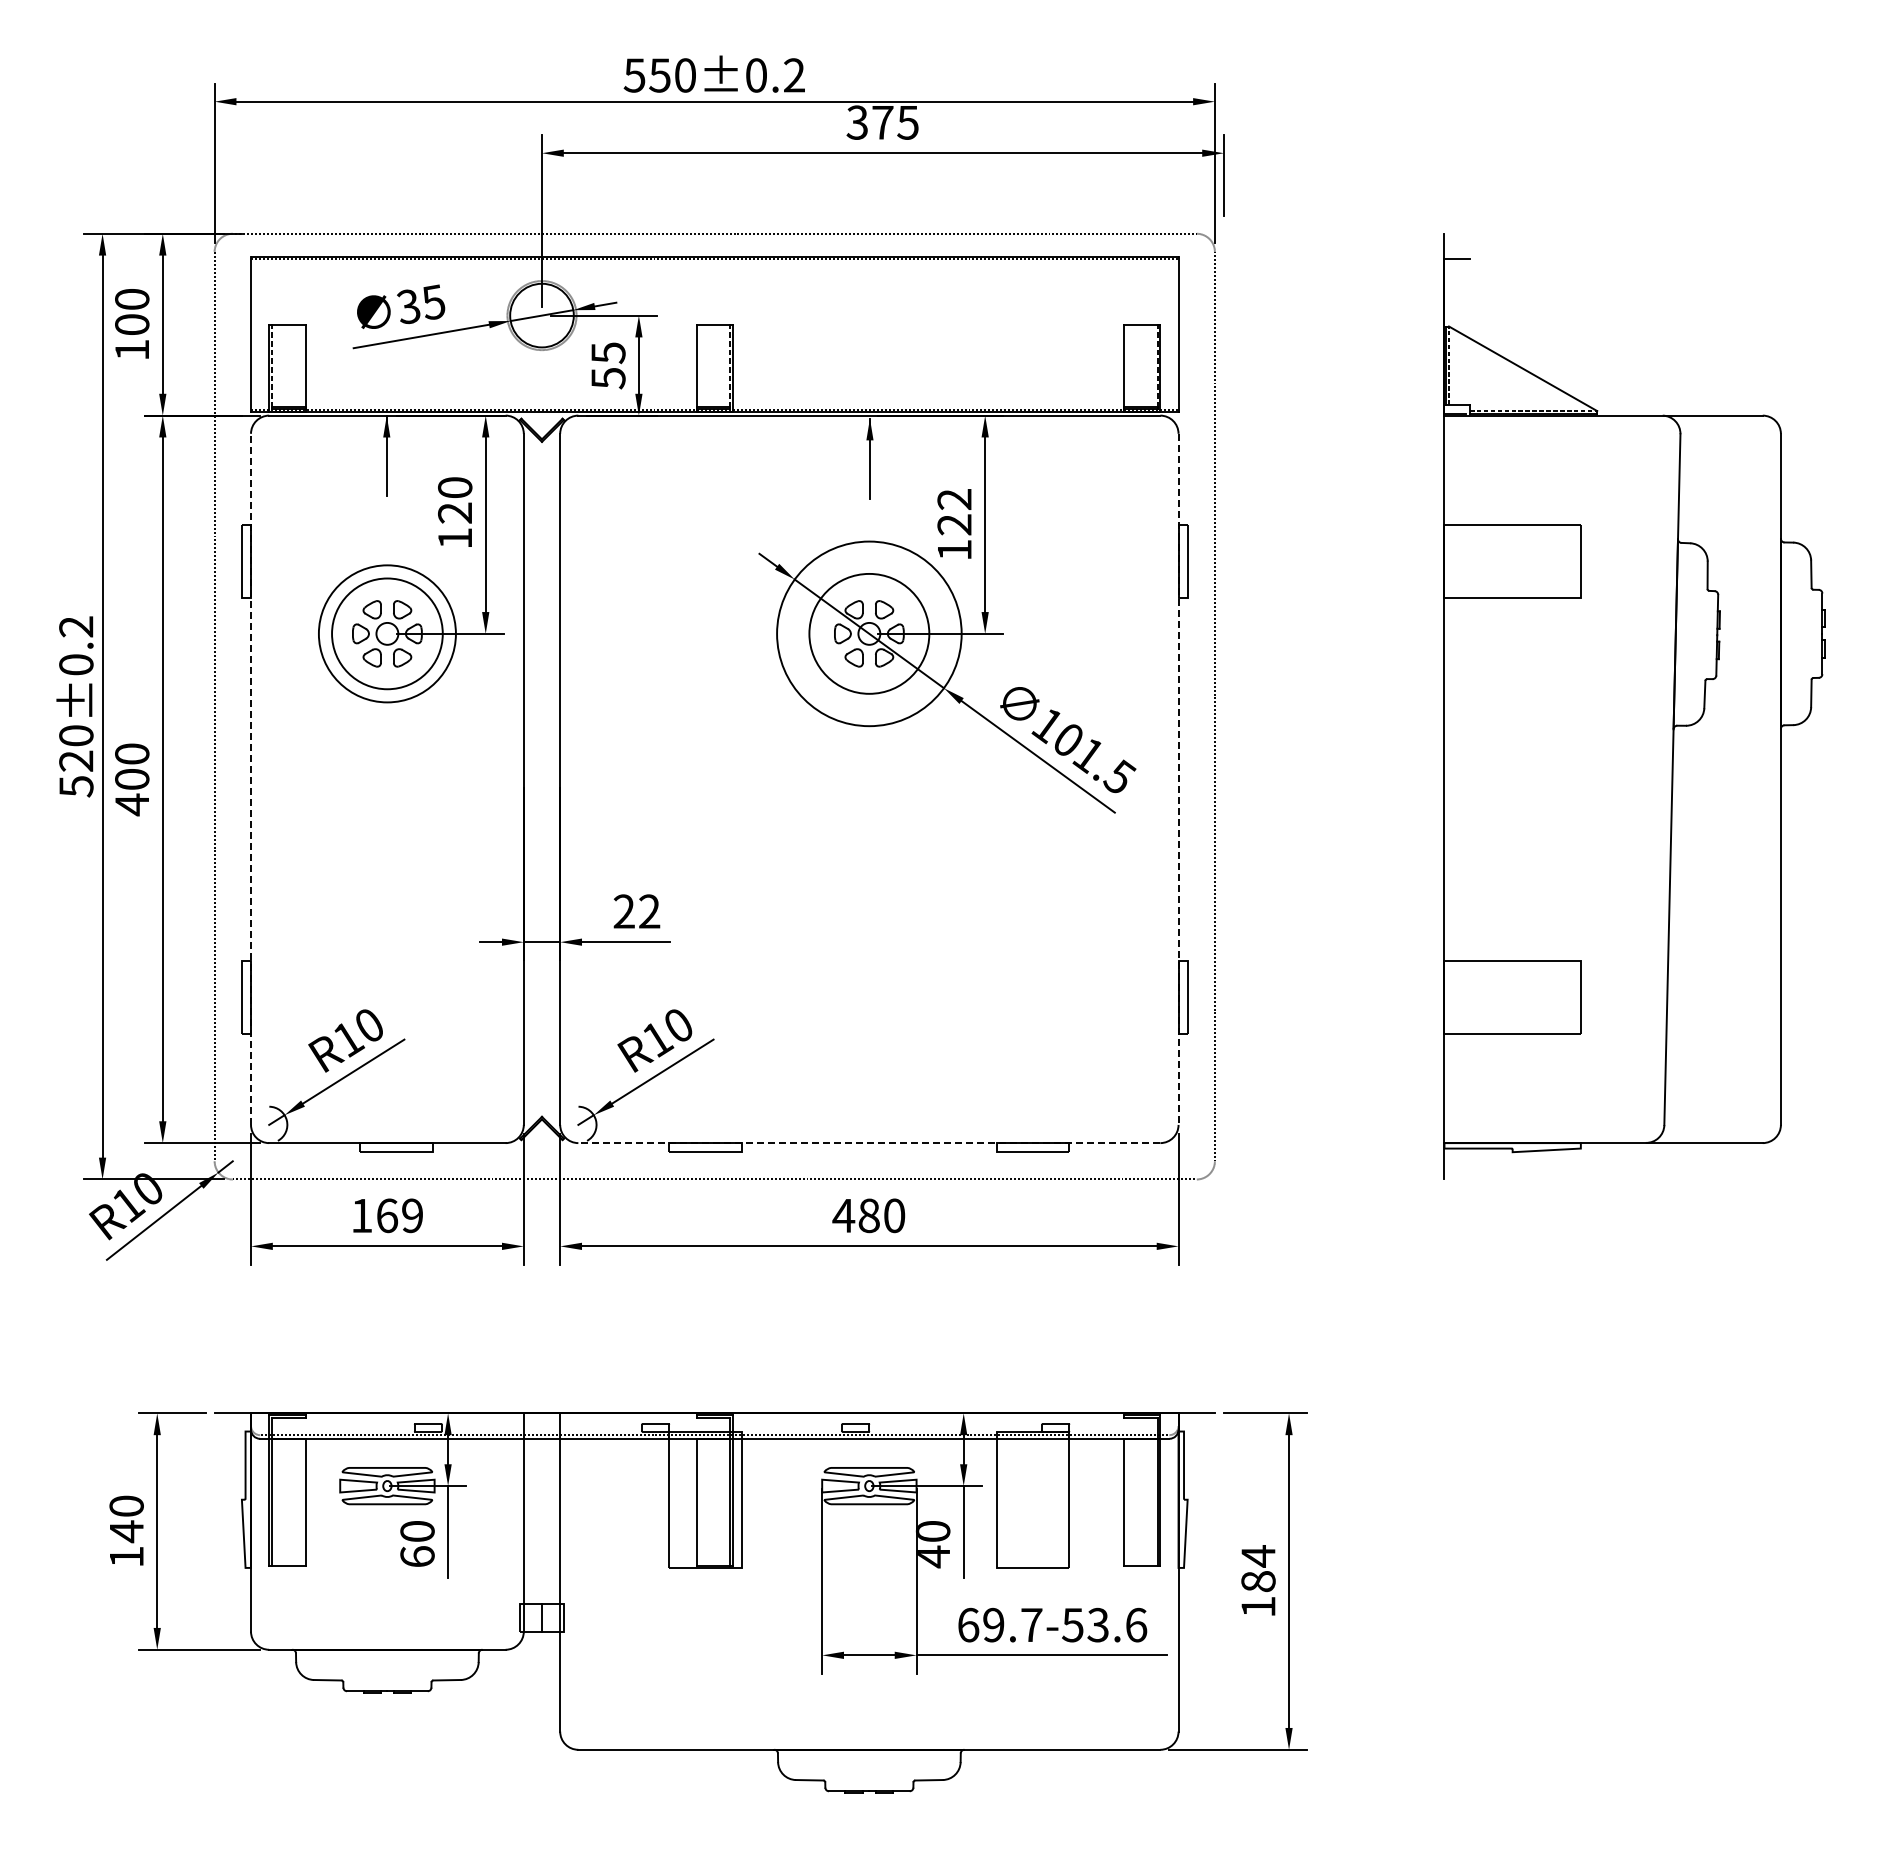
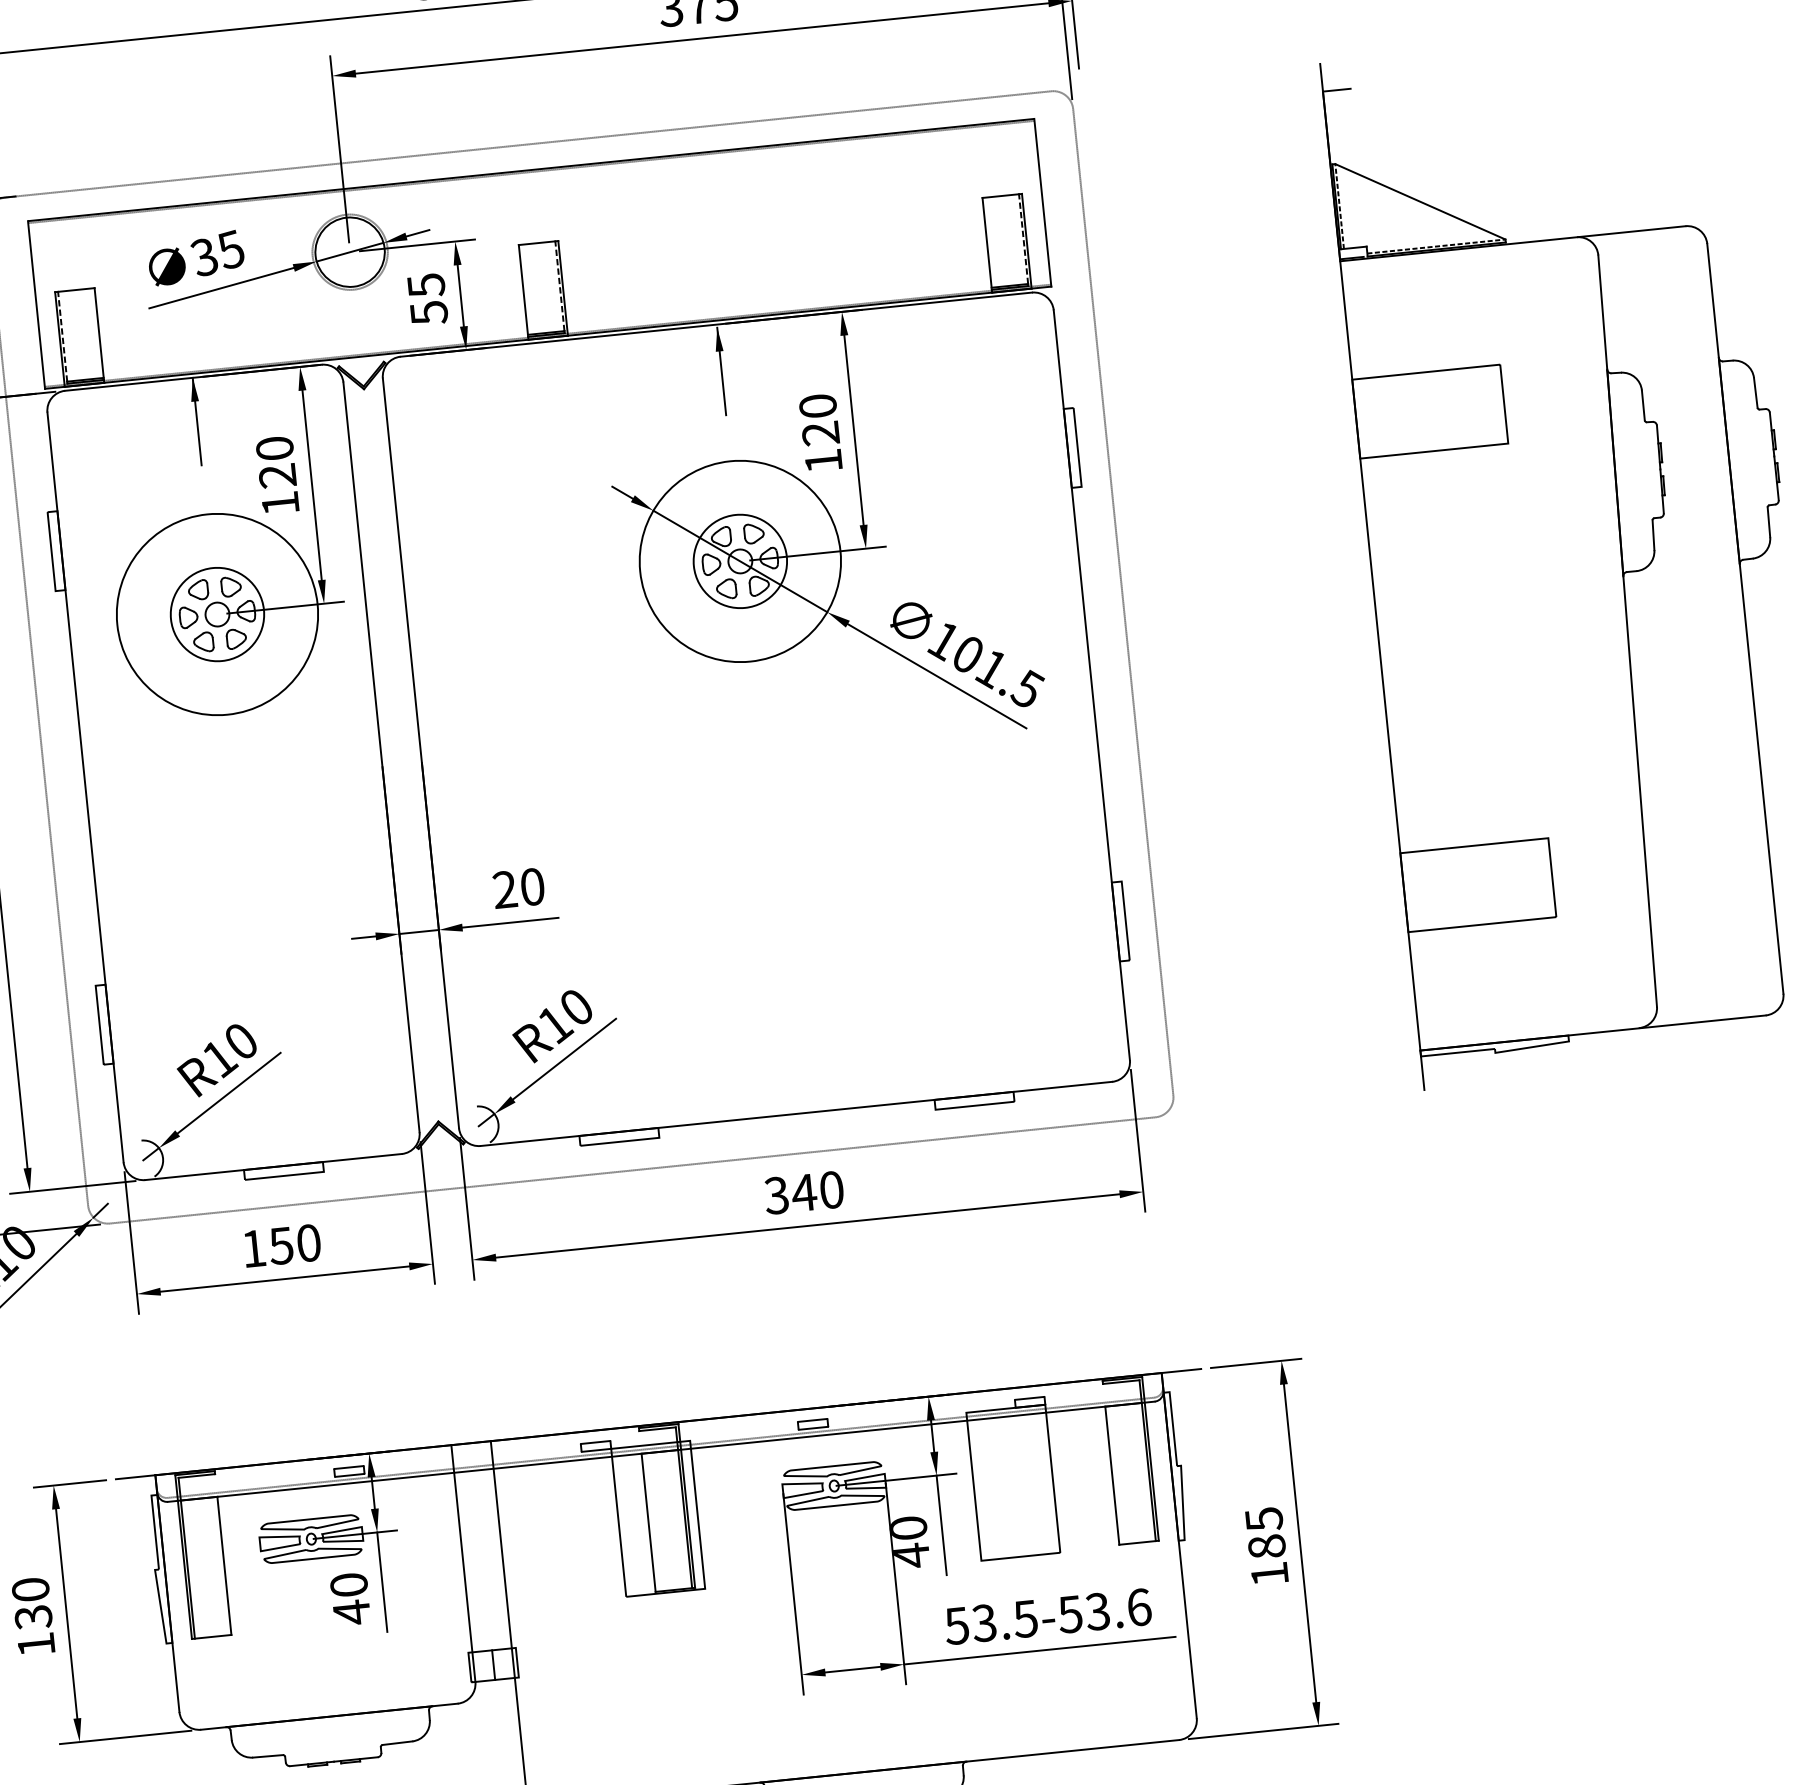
text: (954, 499) -> (817, 406), 122 -> 120
circle: (387, 633) -> (217, 614), size x0.62
circle: (387, 633) -> (217, 614), size x1.67
circle: (869, 633) -> (740, 561), size x0.71
line: (251, 779) -> (86, 787), dashed -> solid
line: (1178, 779) -> (1091, 685), dashed -> solid
text: (649, 911) -> (532, 886), 22 -> 20
line: (869, 1143) -> (796, 1114), dashed -> solid
text: (399, 1215) -> (294, 1244), 169 -> 150
text: (856, 1215) -> (790, 1193), 480 -> 340
text: (126, 1531) -> (33, 1617), 140 -> 130
text: (417, 1556) -> (351, 1612), 60 -> 40
text: (1258, 1556) -> (1264, 1519), 184 -> 185
text: (999, 1624) -> (990, 1621), 69.7-53.6 -> 53.5-53.6

